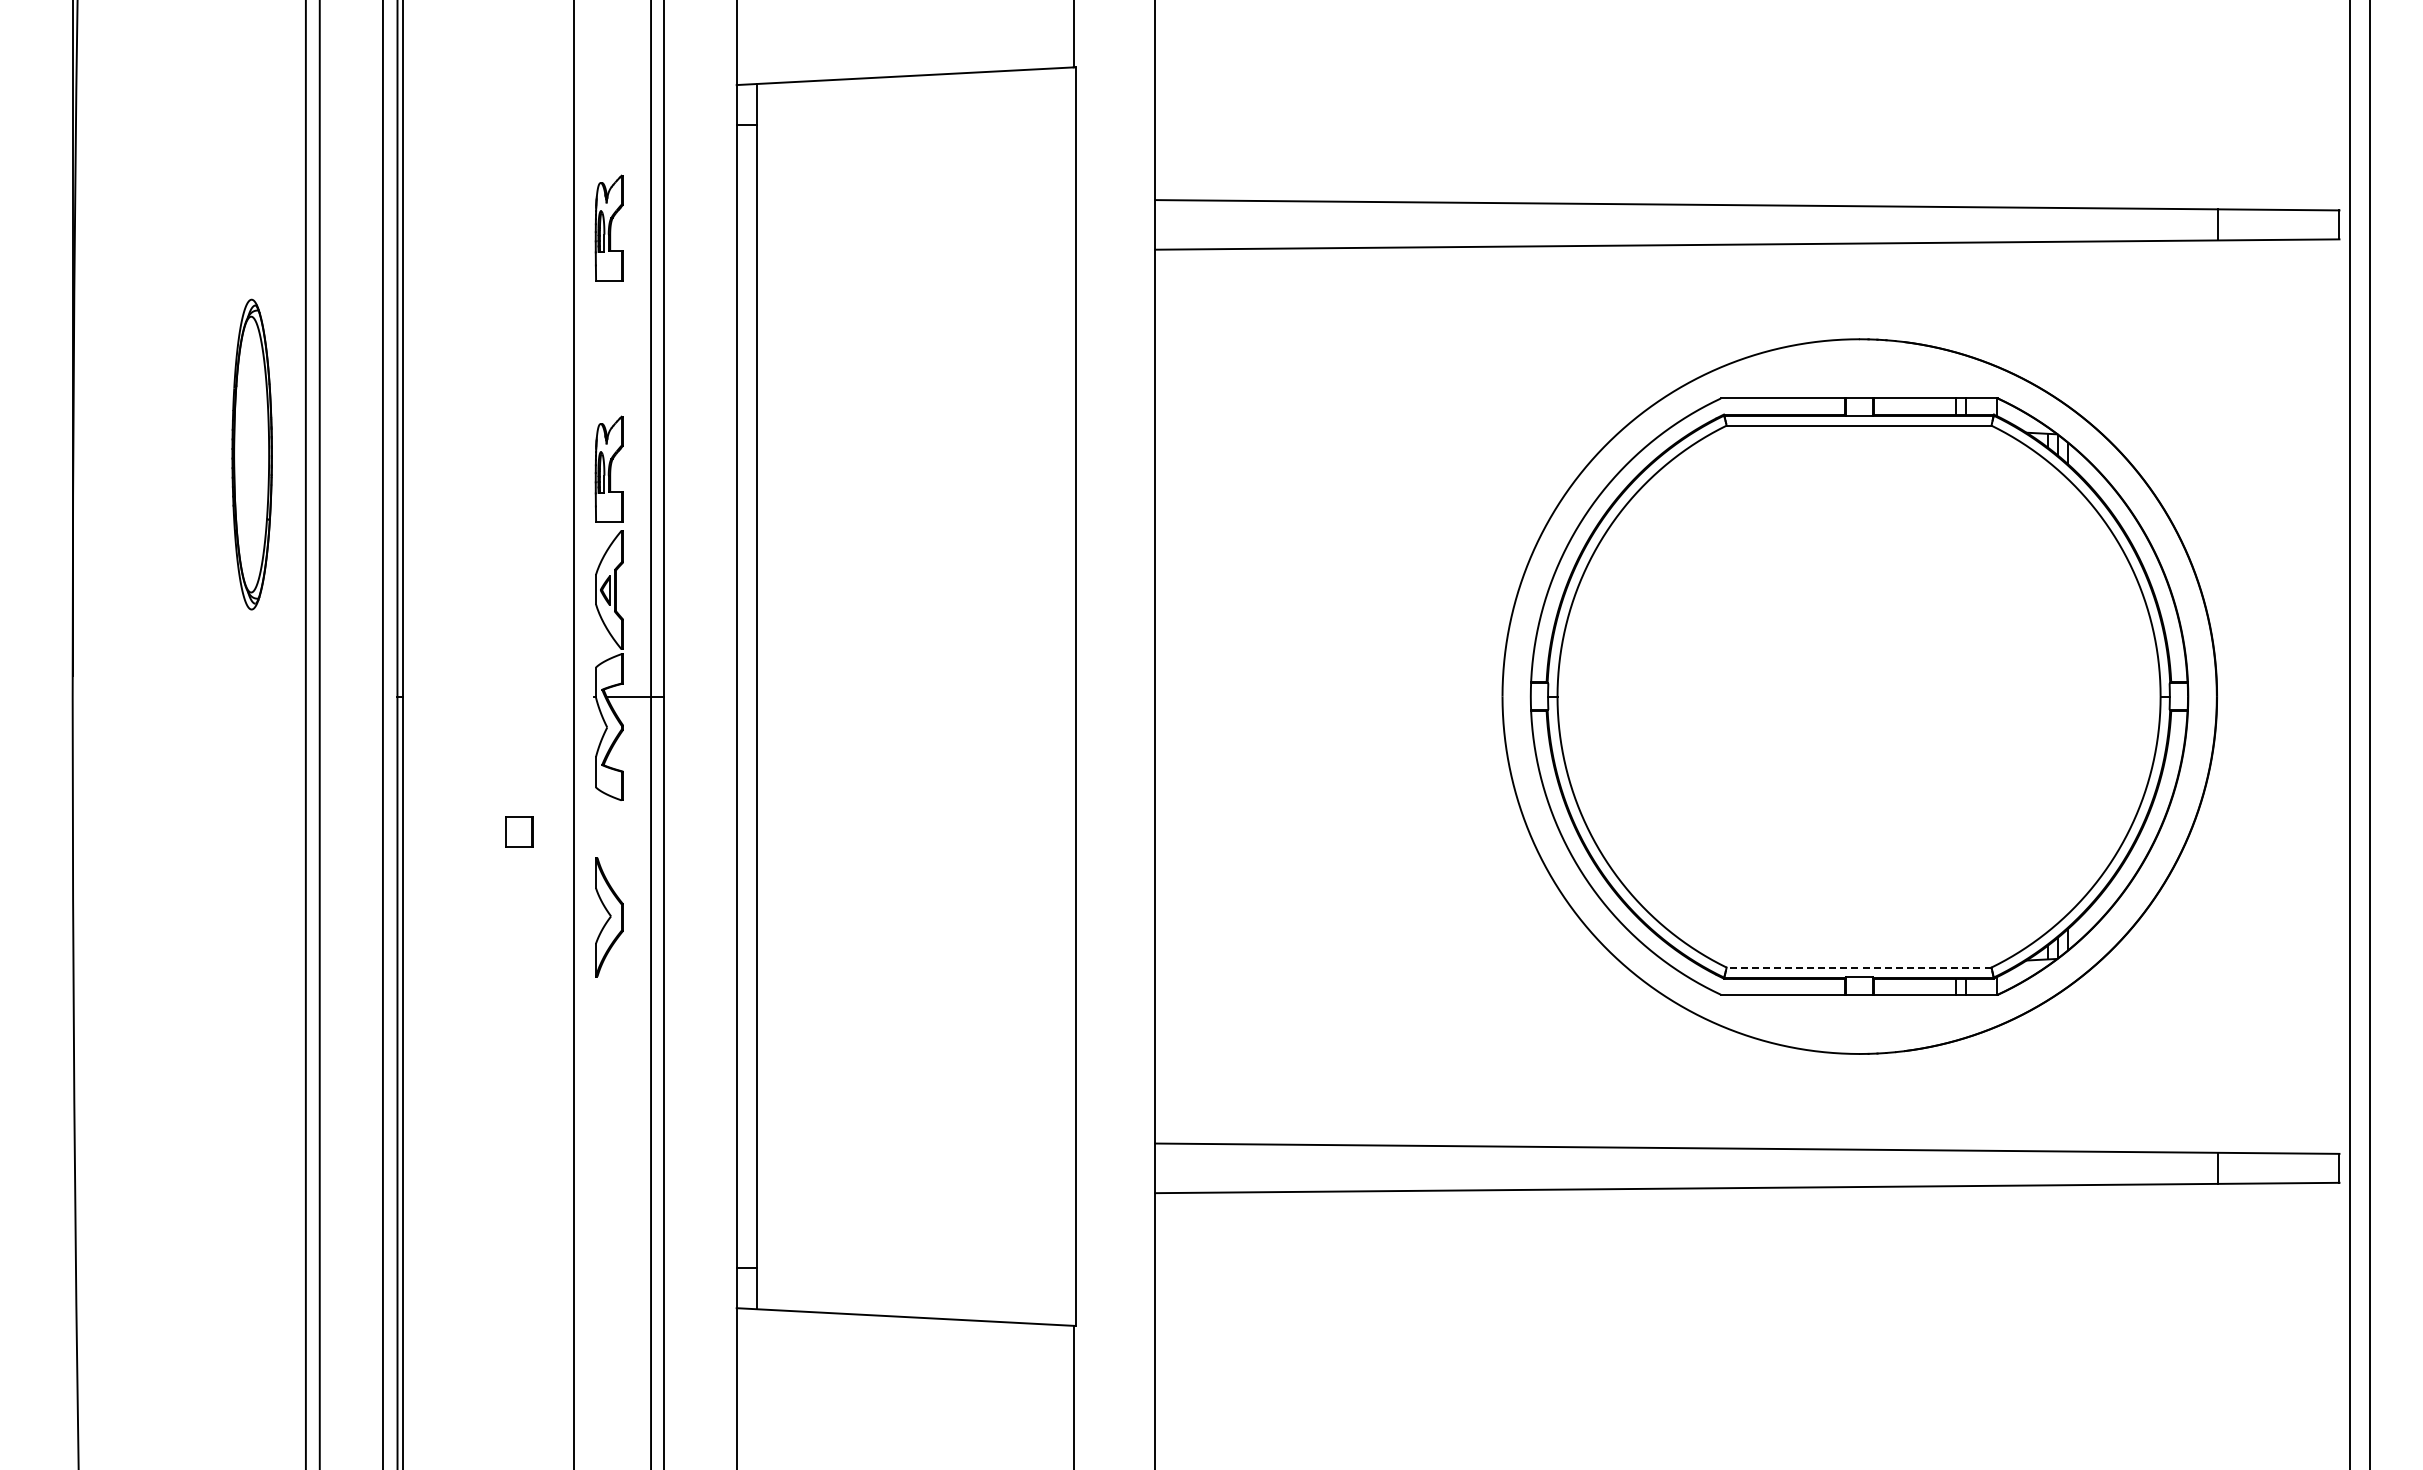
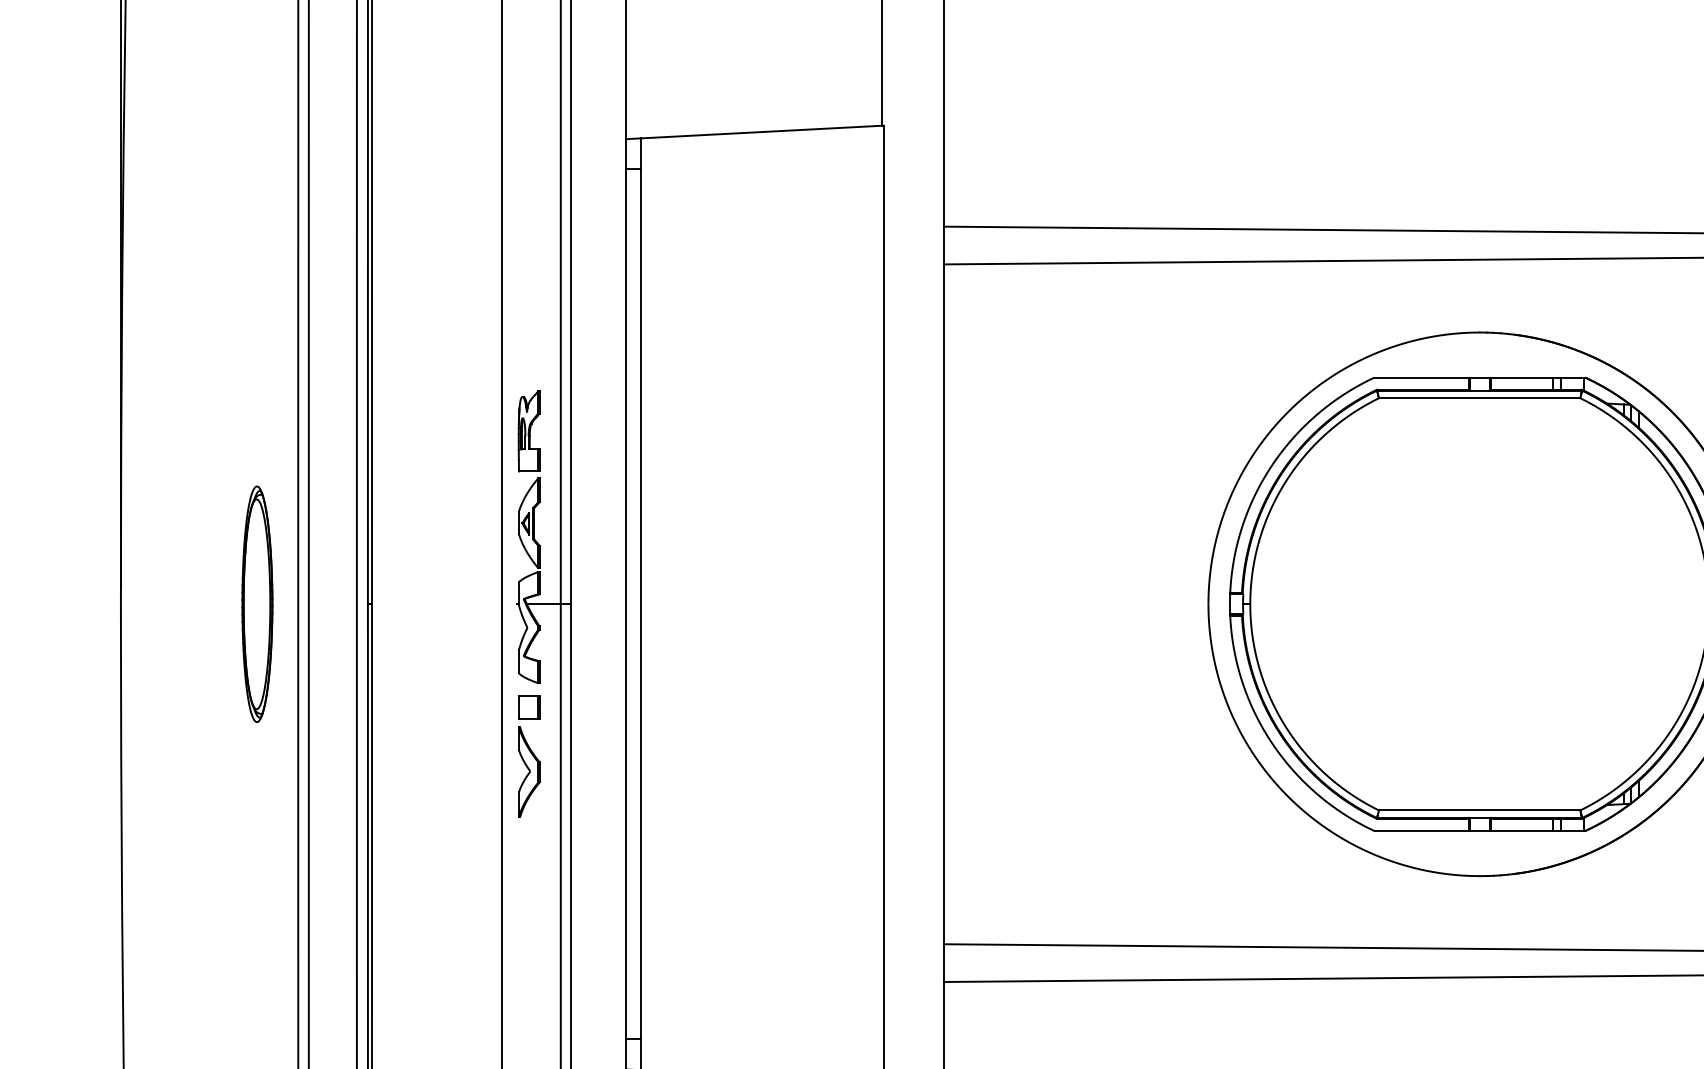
part: (608, 227) -> (528, 247), removed
part: (251, 454) -> (256, 604), moved
part: (519, 831) -> (529, 706), moved
line: (1858, 967) -> (1479, 810), dashed -> solid

